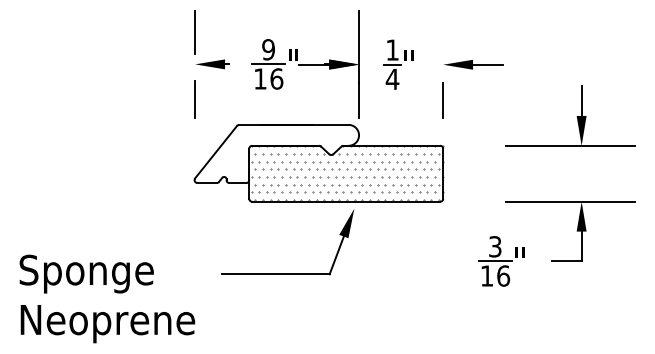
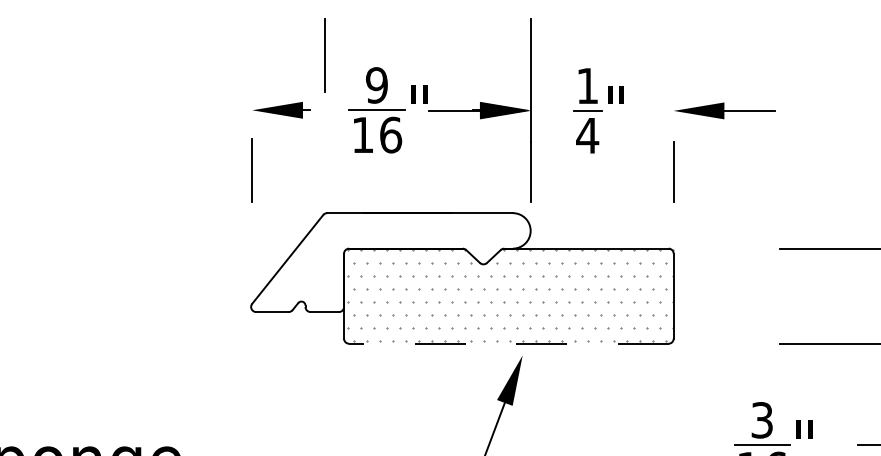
line: (194, 32) -> (324, 56), moved
line: (345, 201) -> (507, 343), solid -> dashed

